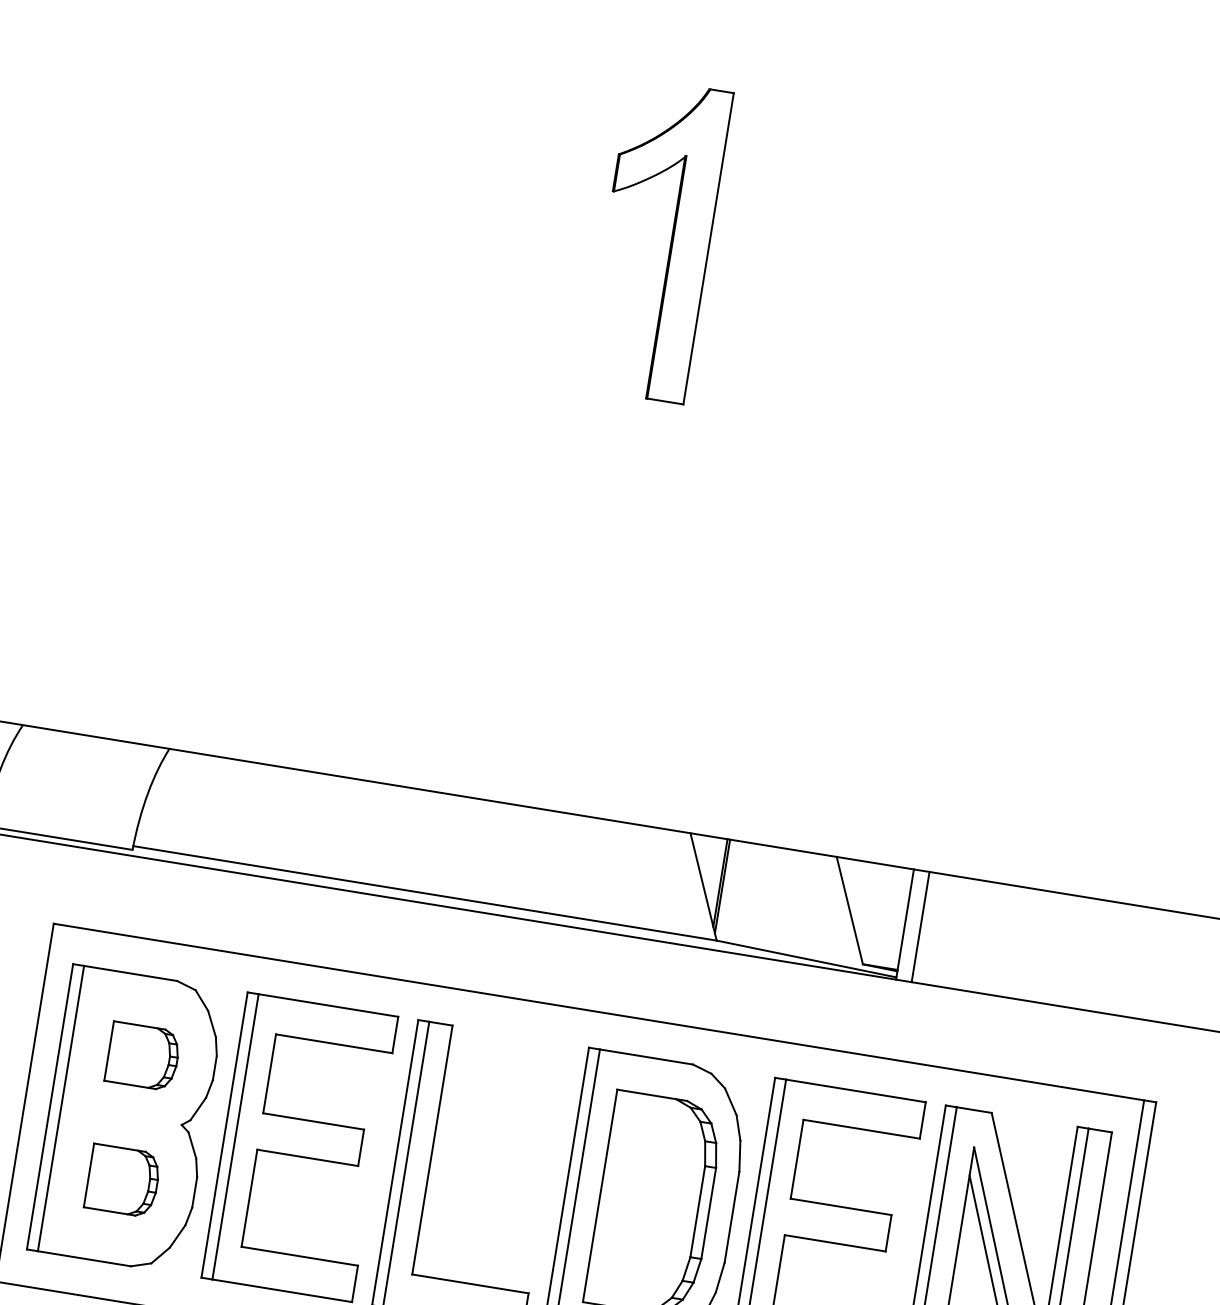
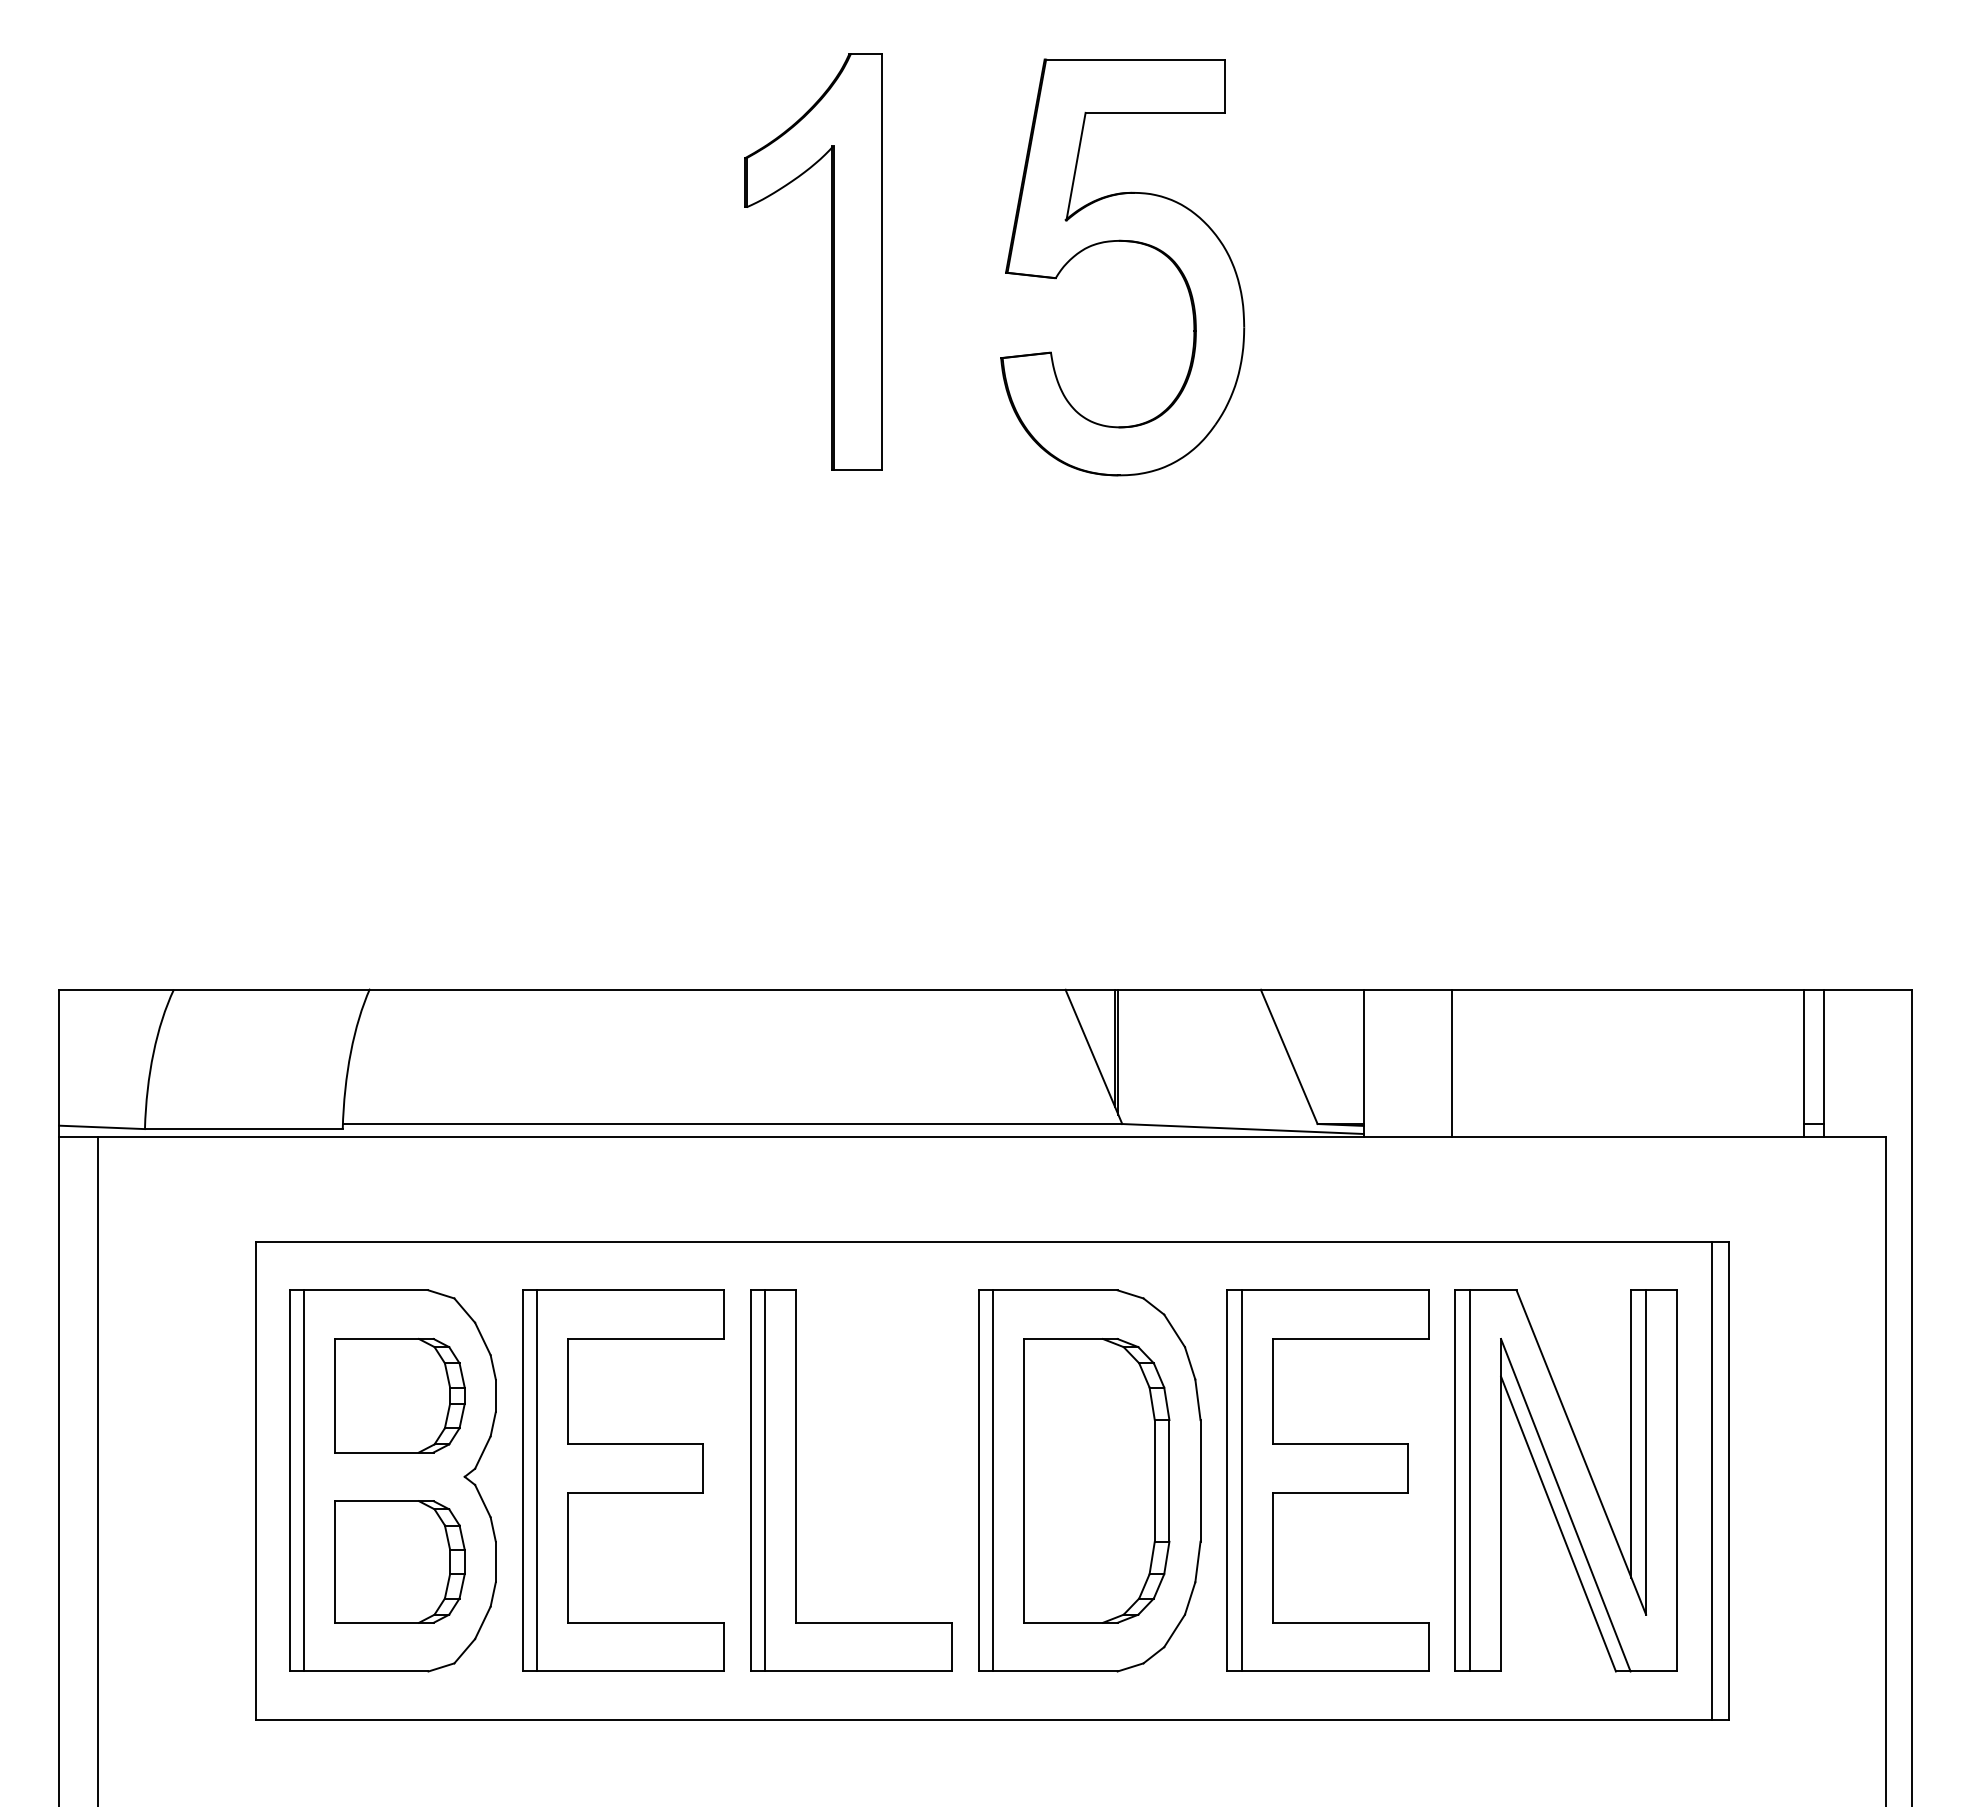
part: (670, 242) -> (831, 261), moved
part: (826, 281) -> (1126, 242), added
line: (920, 927) -> (1451, 1063), moved
part: (142, 1056) -> (399, 1395), size x1.43
part: (122, 1180) -> (399, 1561), size x1.43

